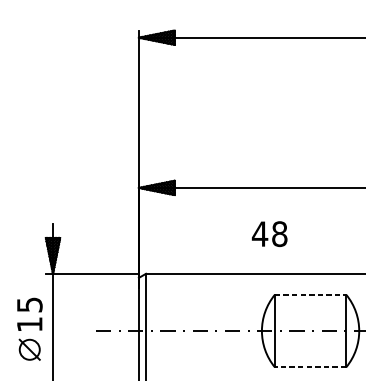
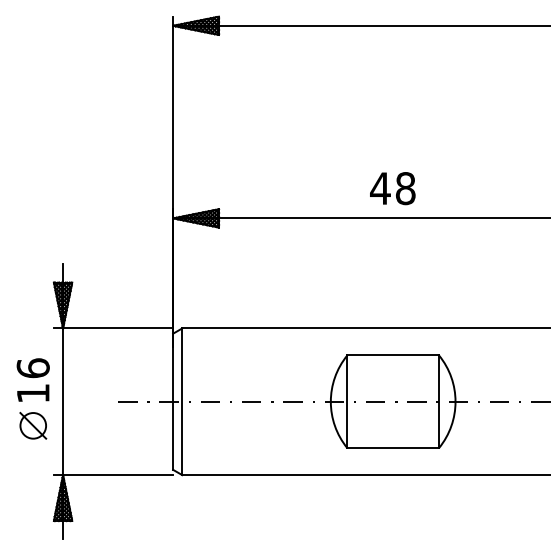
text: (269, 234) -> (392, 188), moved
line: (310, 294) -> (393, 355), dashed -> solid
text: (29, 305) -> (32, 368), 15 -> 16
line: (310, 367) -> (393, 448), dashed -> solid

